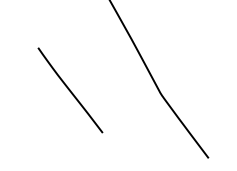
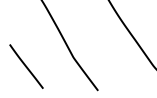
line: (70, 90) -> (26, 66), moved

